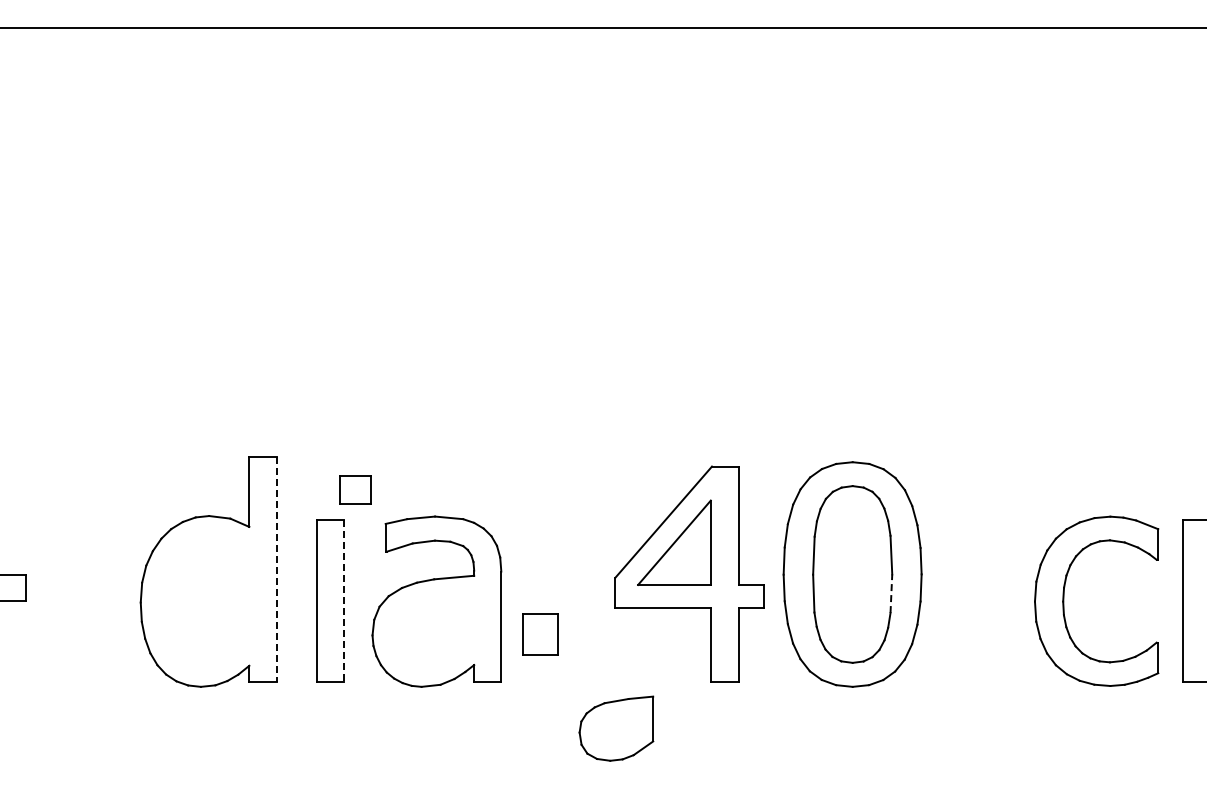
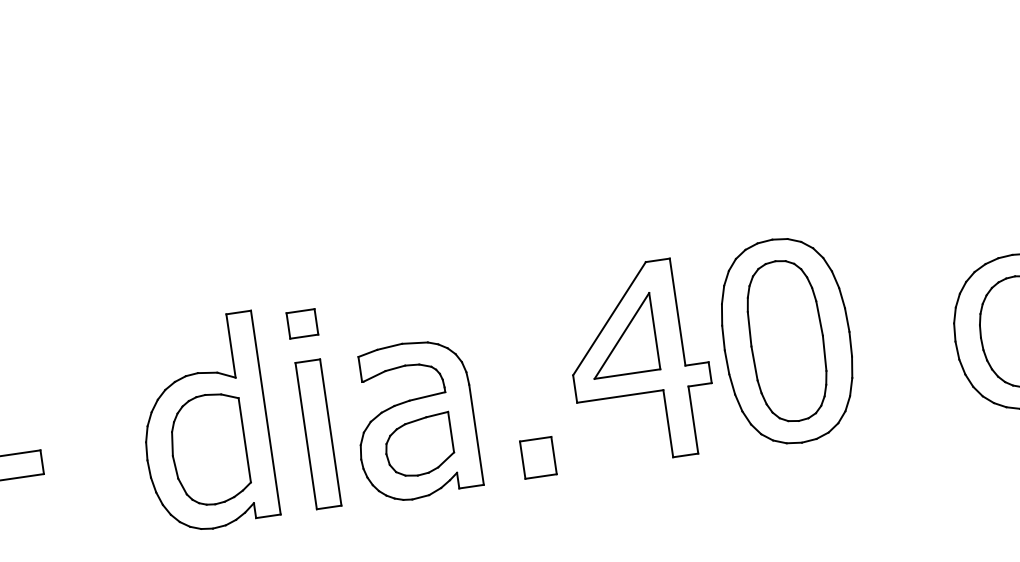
part: (355, 489) -> (302, 323), moved
line: (276, 569) -> (265, 412), dashed -> solid
line: (891, 593) -> (824, 353), dashed -> solid
part: (209, 600) -> (209, 449), added
line: (343, 601) -> (330, 432), dashed -> solid
part: (540, 634) -> (538, 457), moved
part: (616, 728) -> (419, 445), moved

